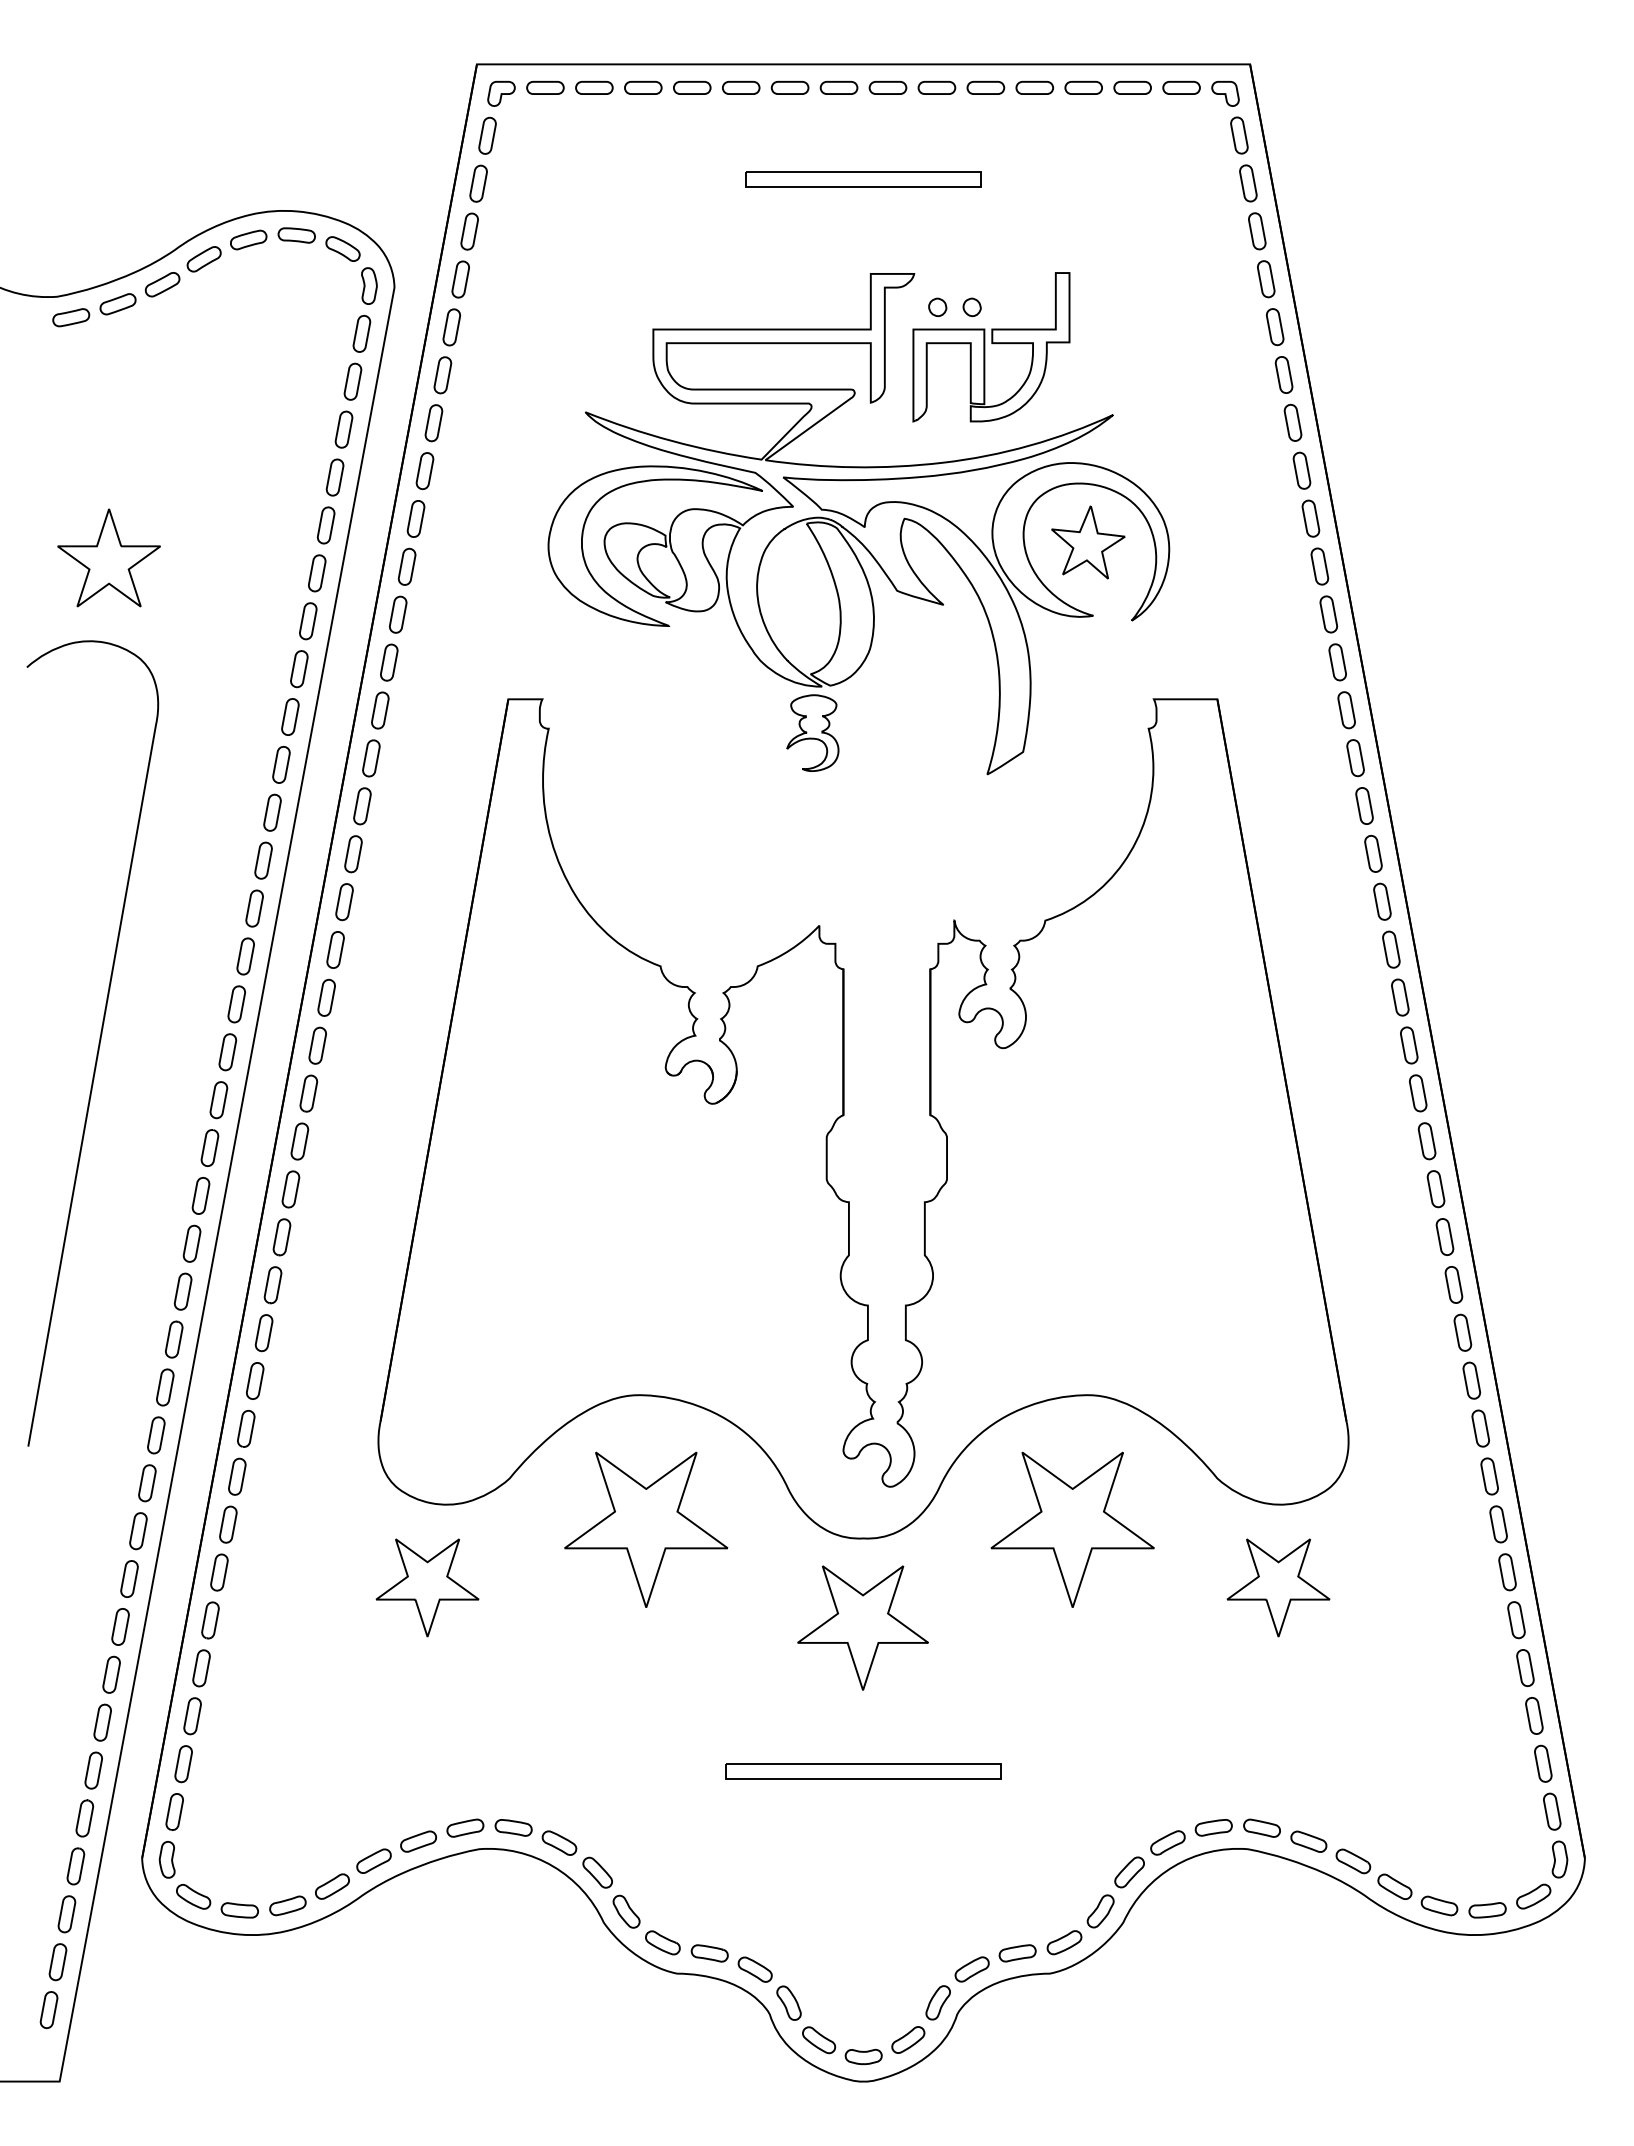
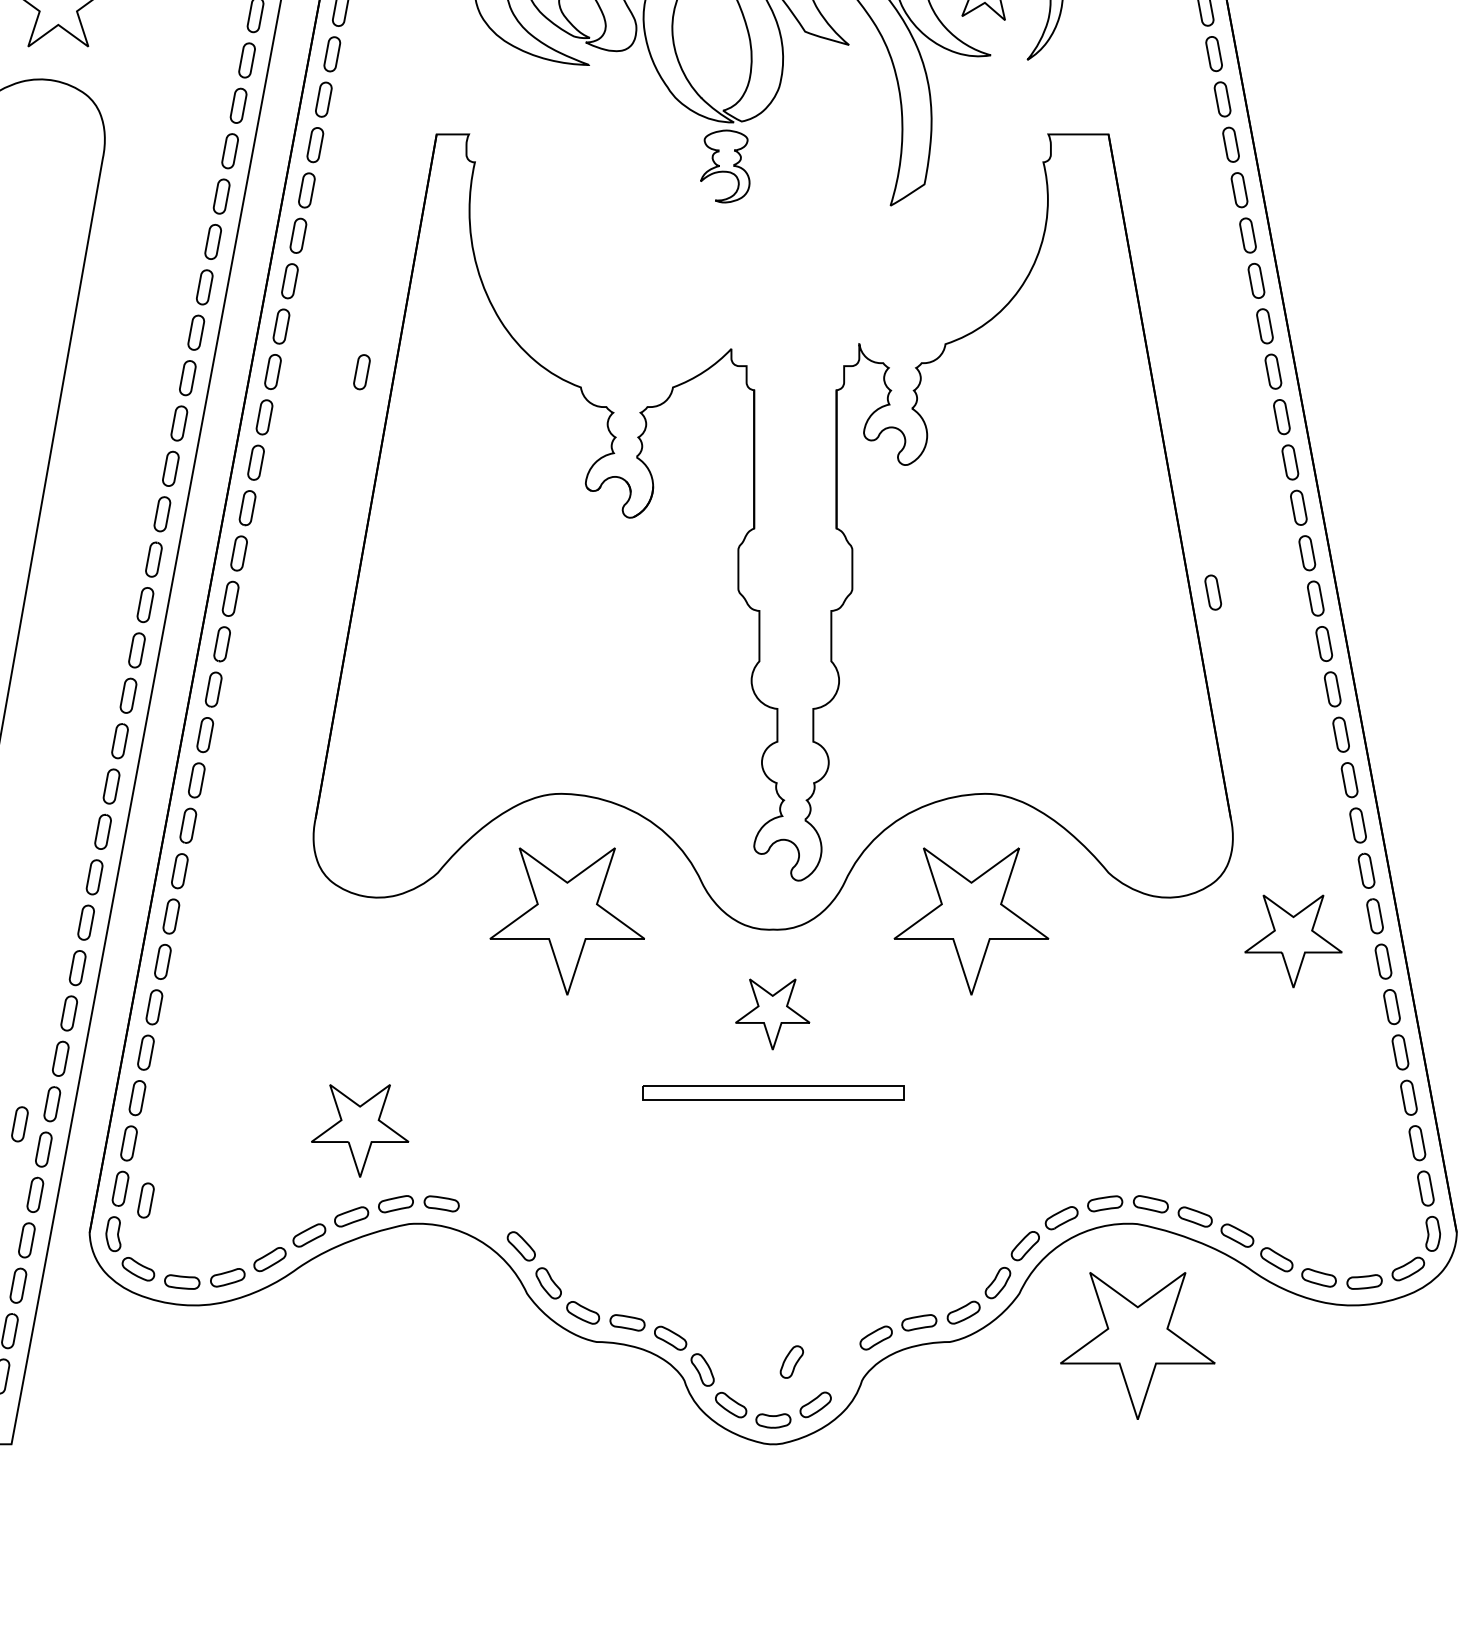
part: (429, 950) -> (361, 372), added
part: (1327, 1182) -> (1212, 592), added
part: (427, 1587) -> (360, 1130), moved
part: (1278, 1587) -> (1293, 941), moved
part: (862, 1627) -> (772, 1013), size x0.6
part: (68, 1743) -> (19, 1123), added
part: (863, 1771) -> (773, 1093), moved
part: (201, 1824) -> (145, 1200), added
part: (559, 1842) -> (485, 1217), removed
part: (1248, 1977) -> (1138, 1345), added
part: (937, 2002) -> (791, 1361), moved

